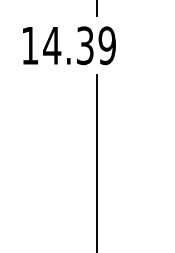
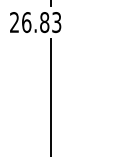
text: (68, 45) -> (35, 22), 14.39 -> 26.83

